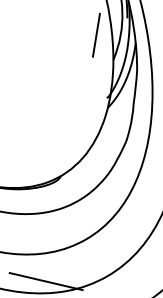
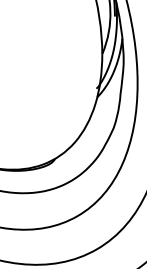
line: (95, 34) -> (86, 31), removed
line: (45, 281) -> (41, 254), removed

